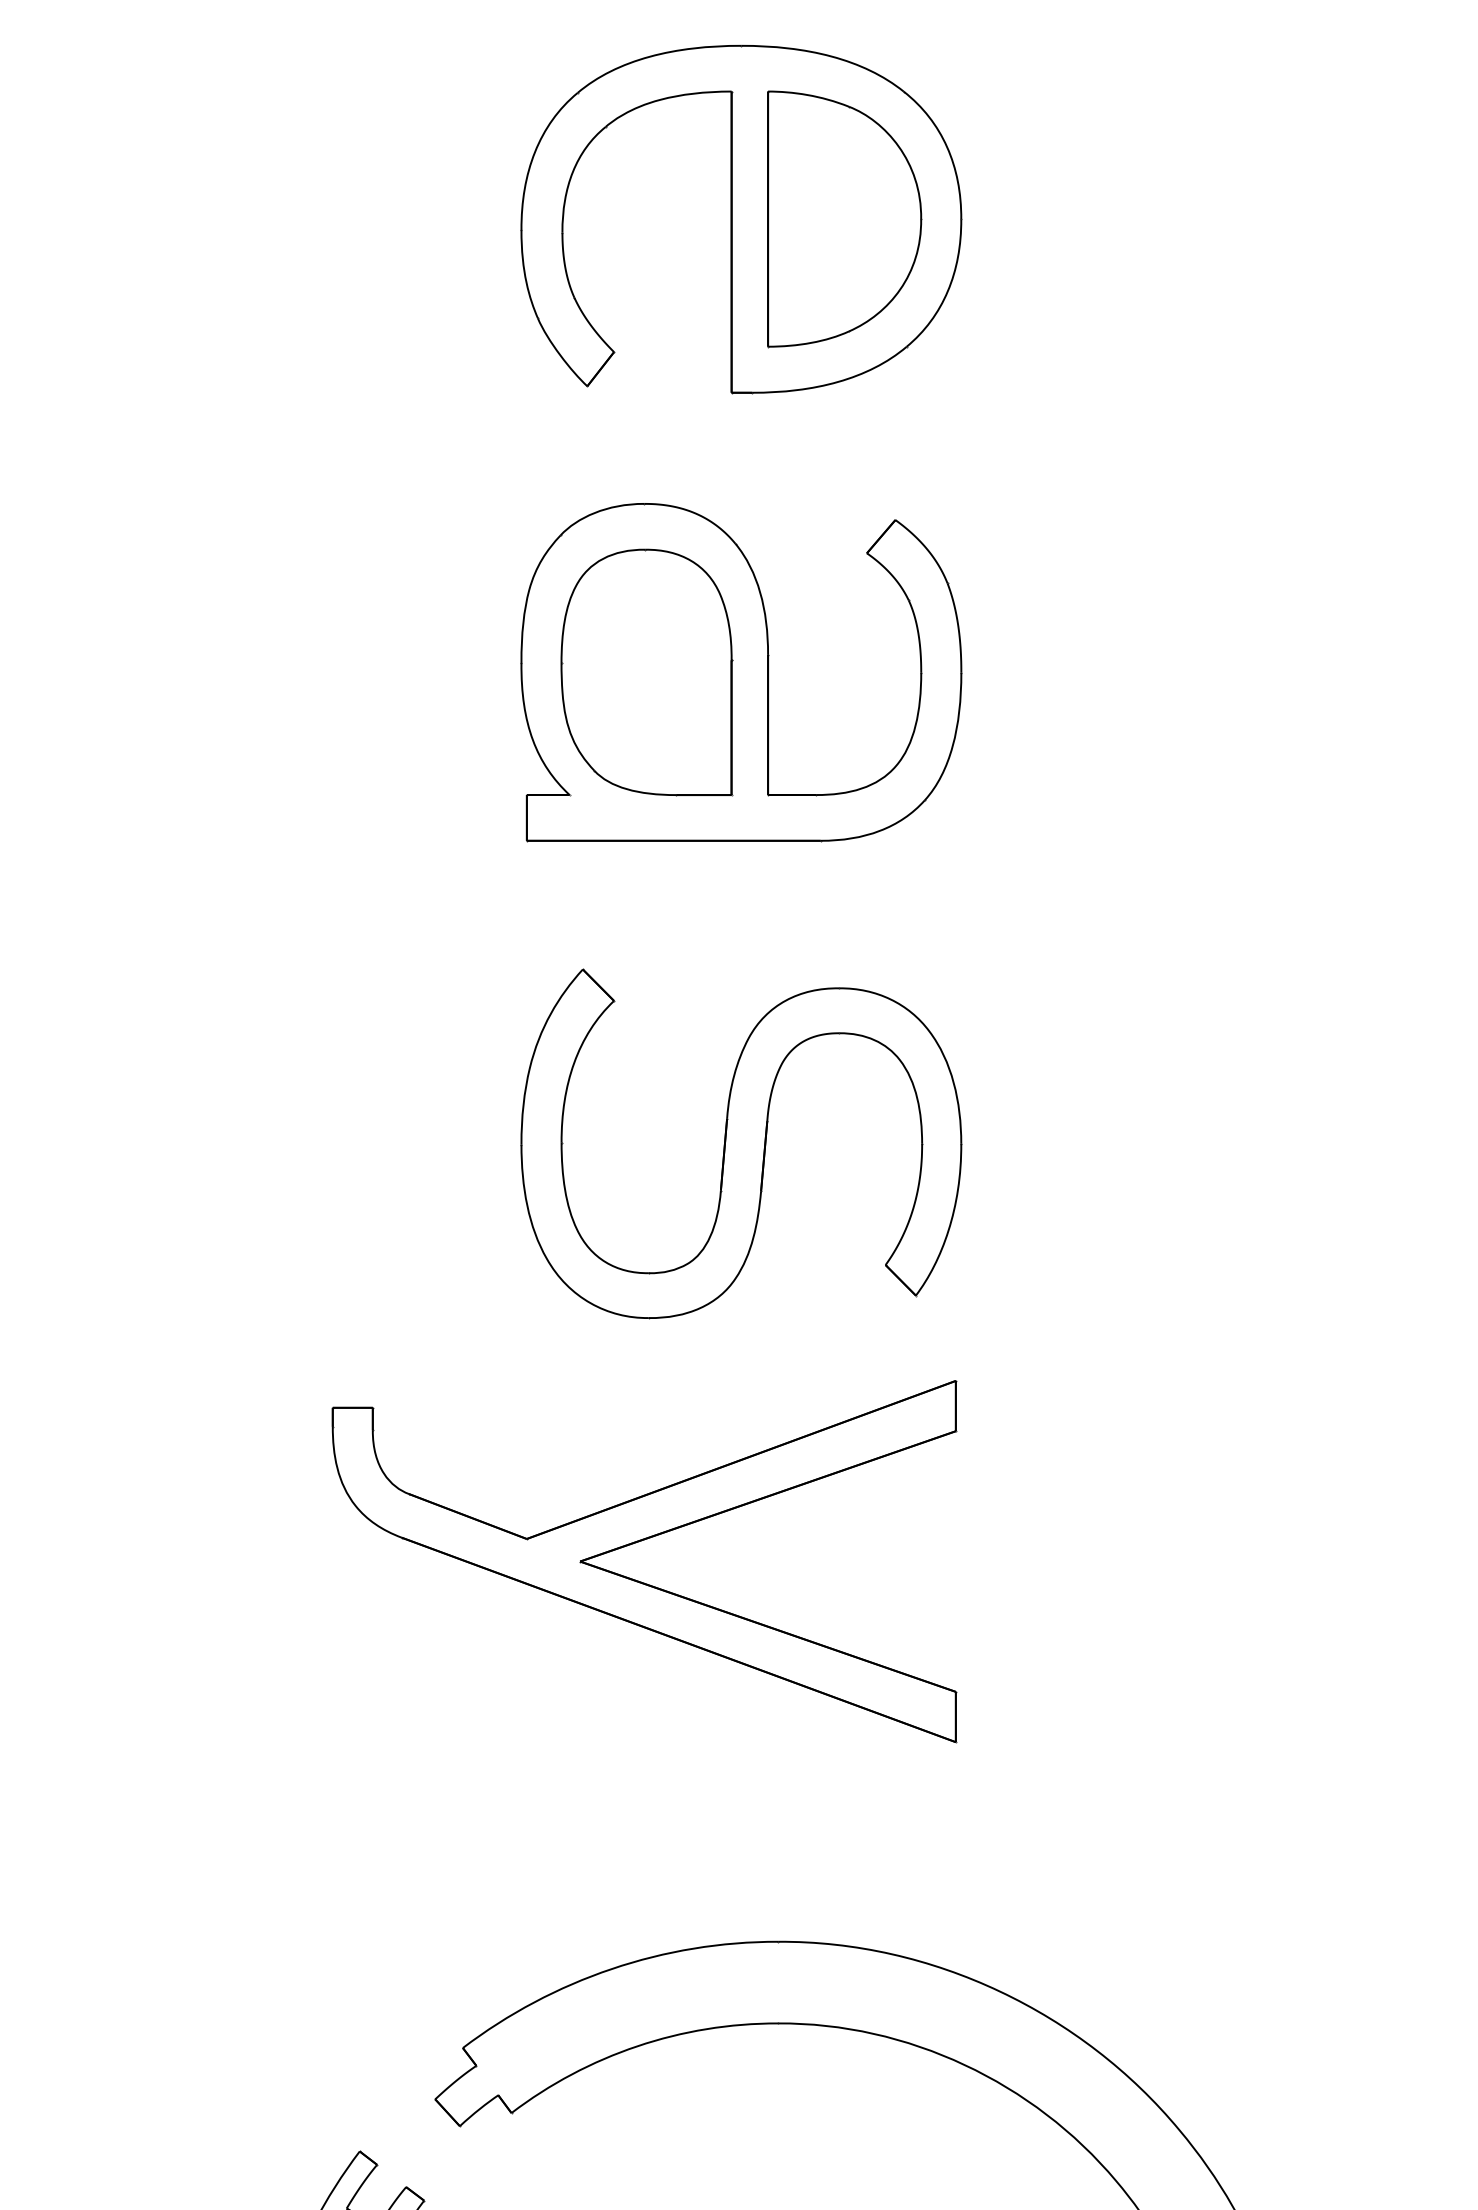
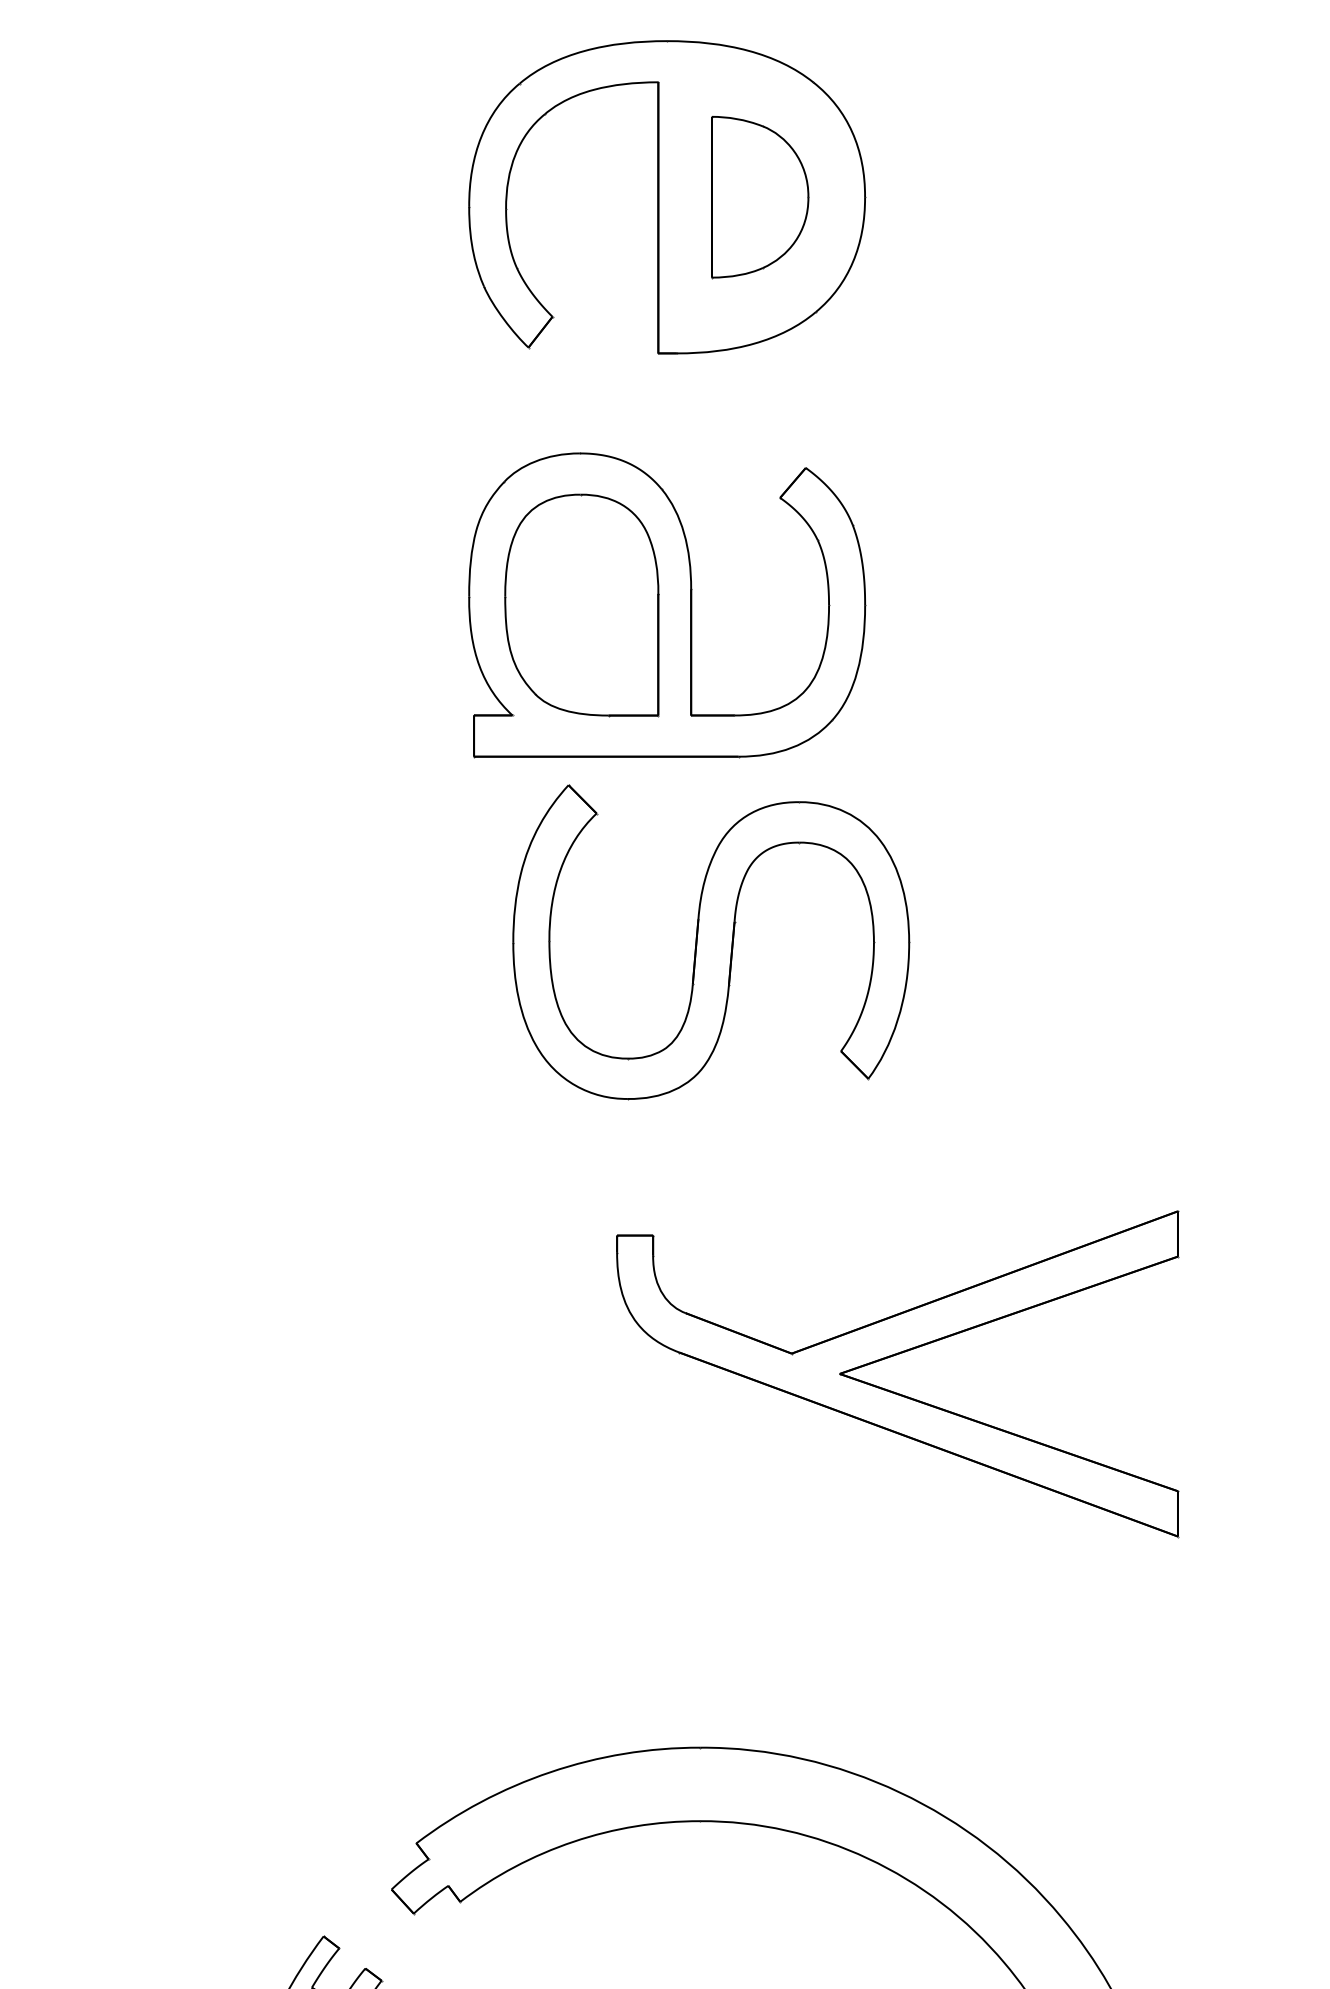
part: (844, 219) -> (759, 197), size x0.7
part: (741, 1143) -> (711, 941), moved
part: (636, 1543) -> (890, 1357), moved

